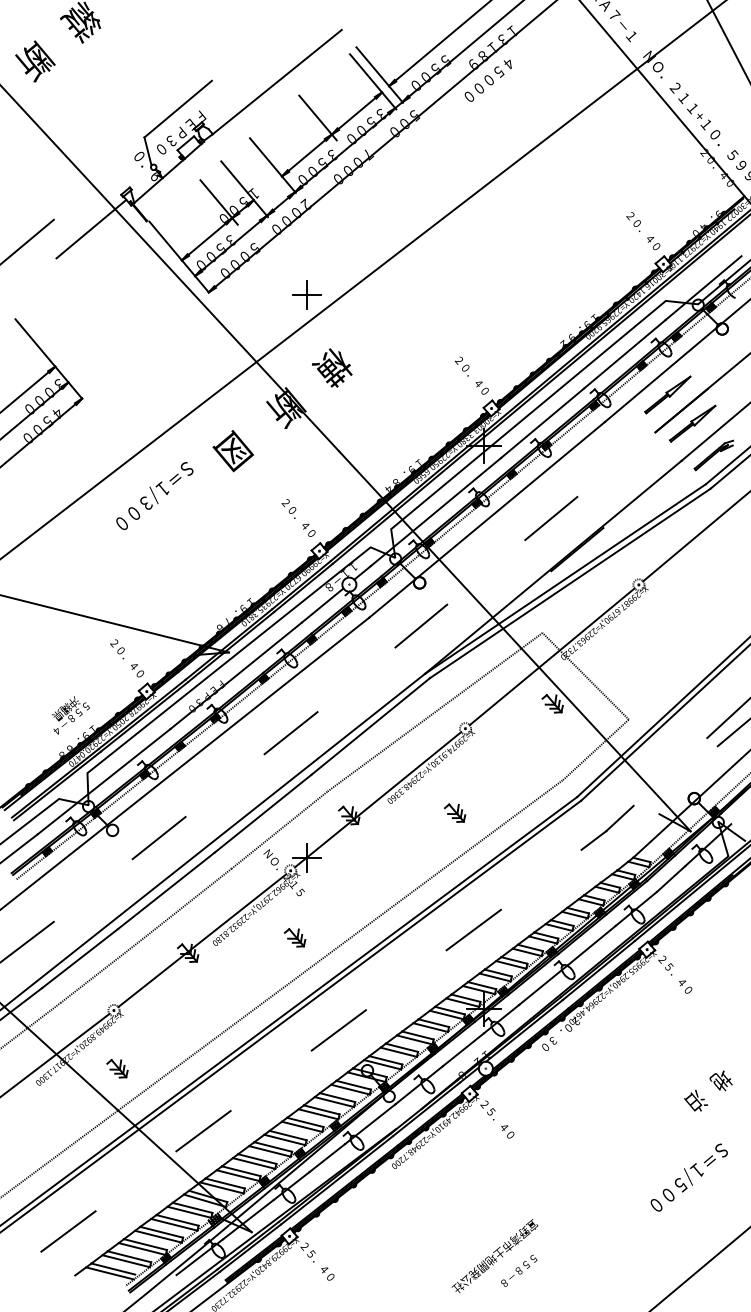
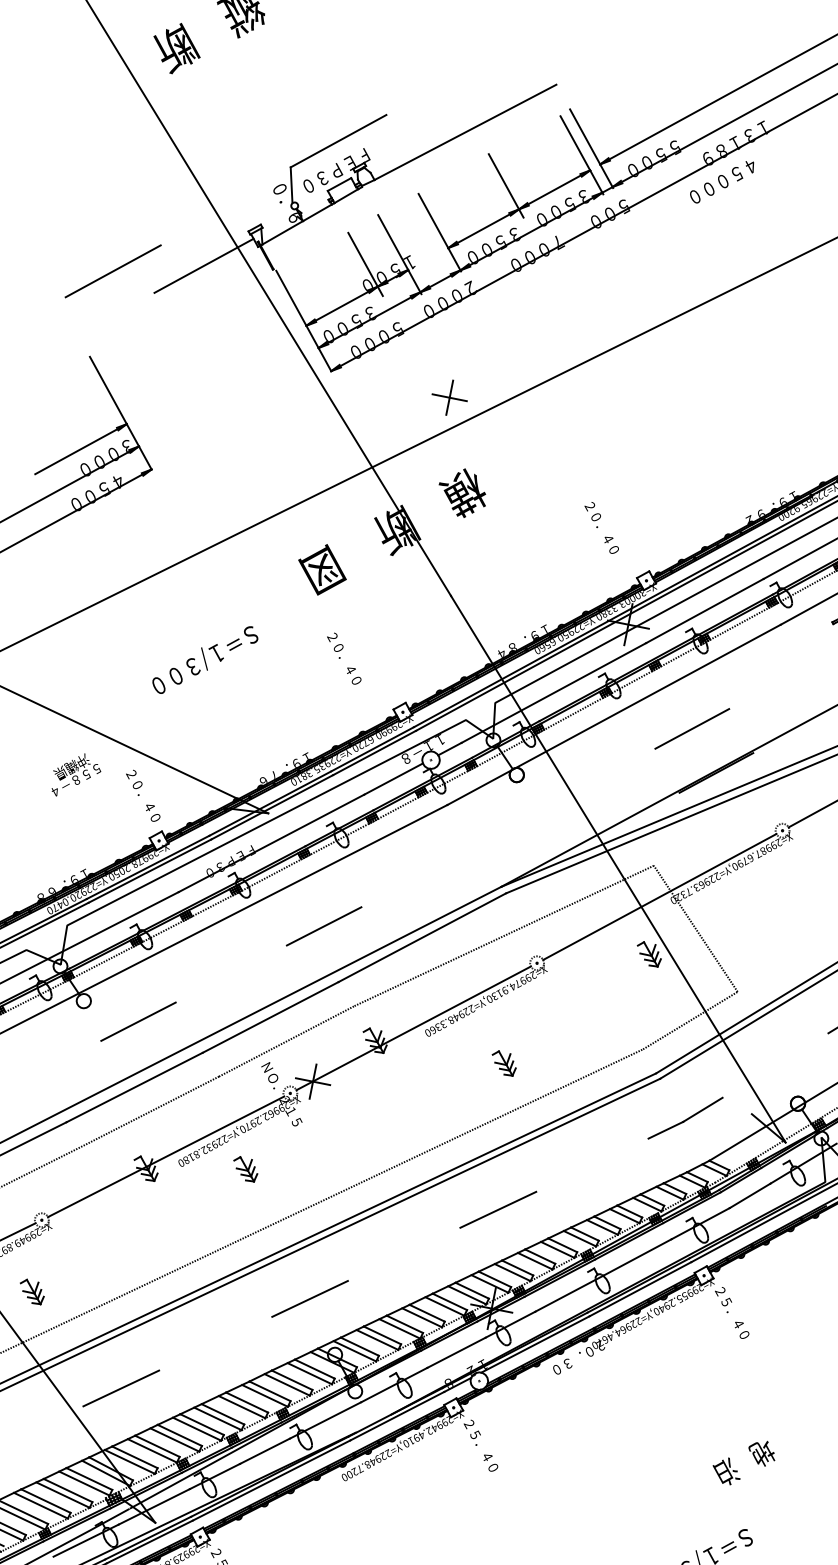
text: (471, 375) -> (601, 527), moved
text: (154, 495) -> (205, 659), moved
text: (298, 517) -> (344, 658), moved
line: (421, 625) -> (508, 827), removed
text: (70, 715) -> (75, 776), moved
part: (294, 937) -> (244, 1168), moved

